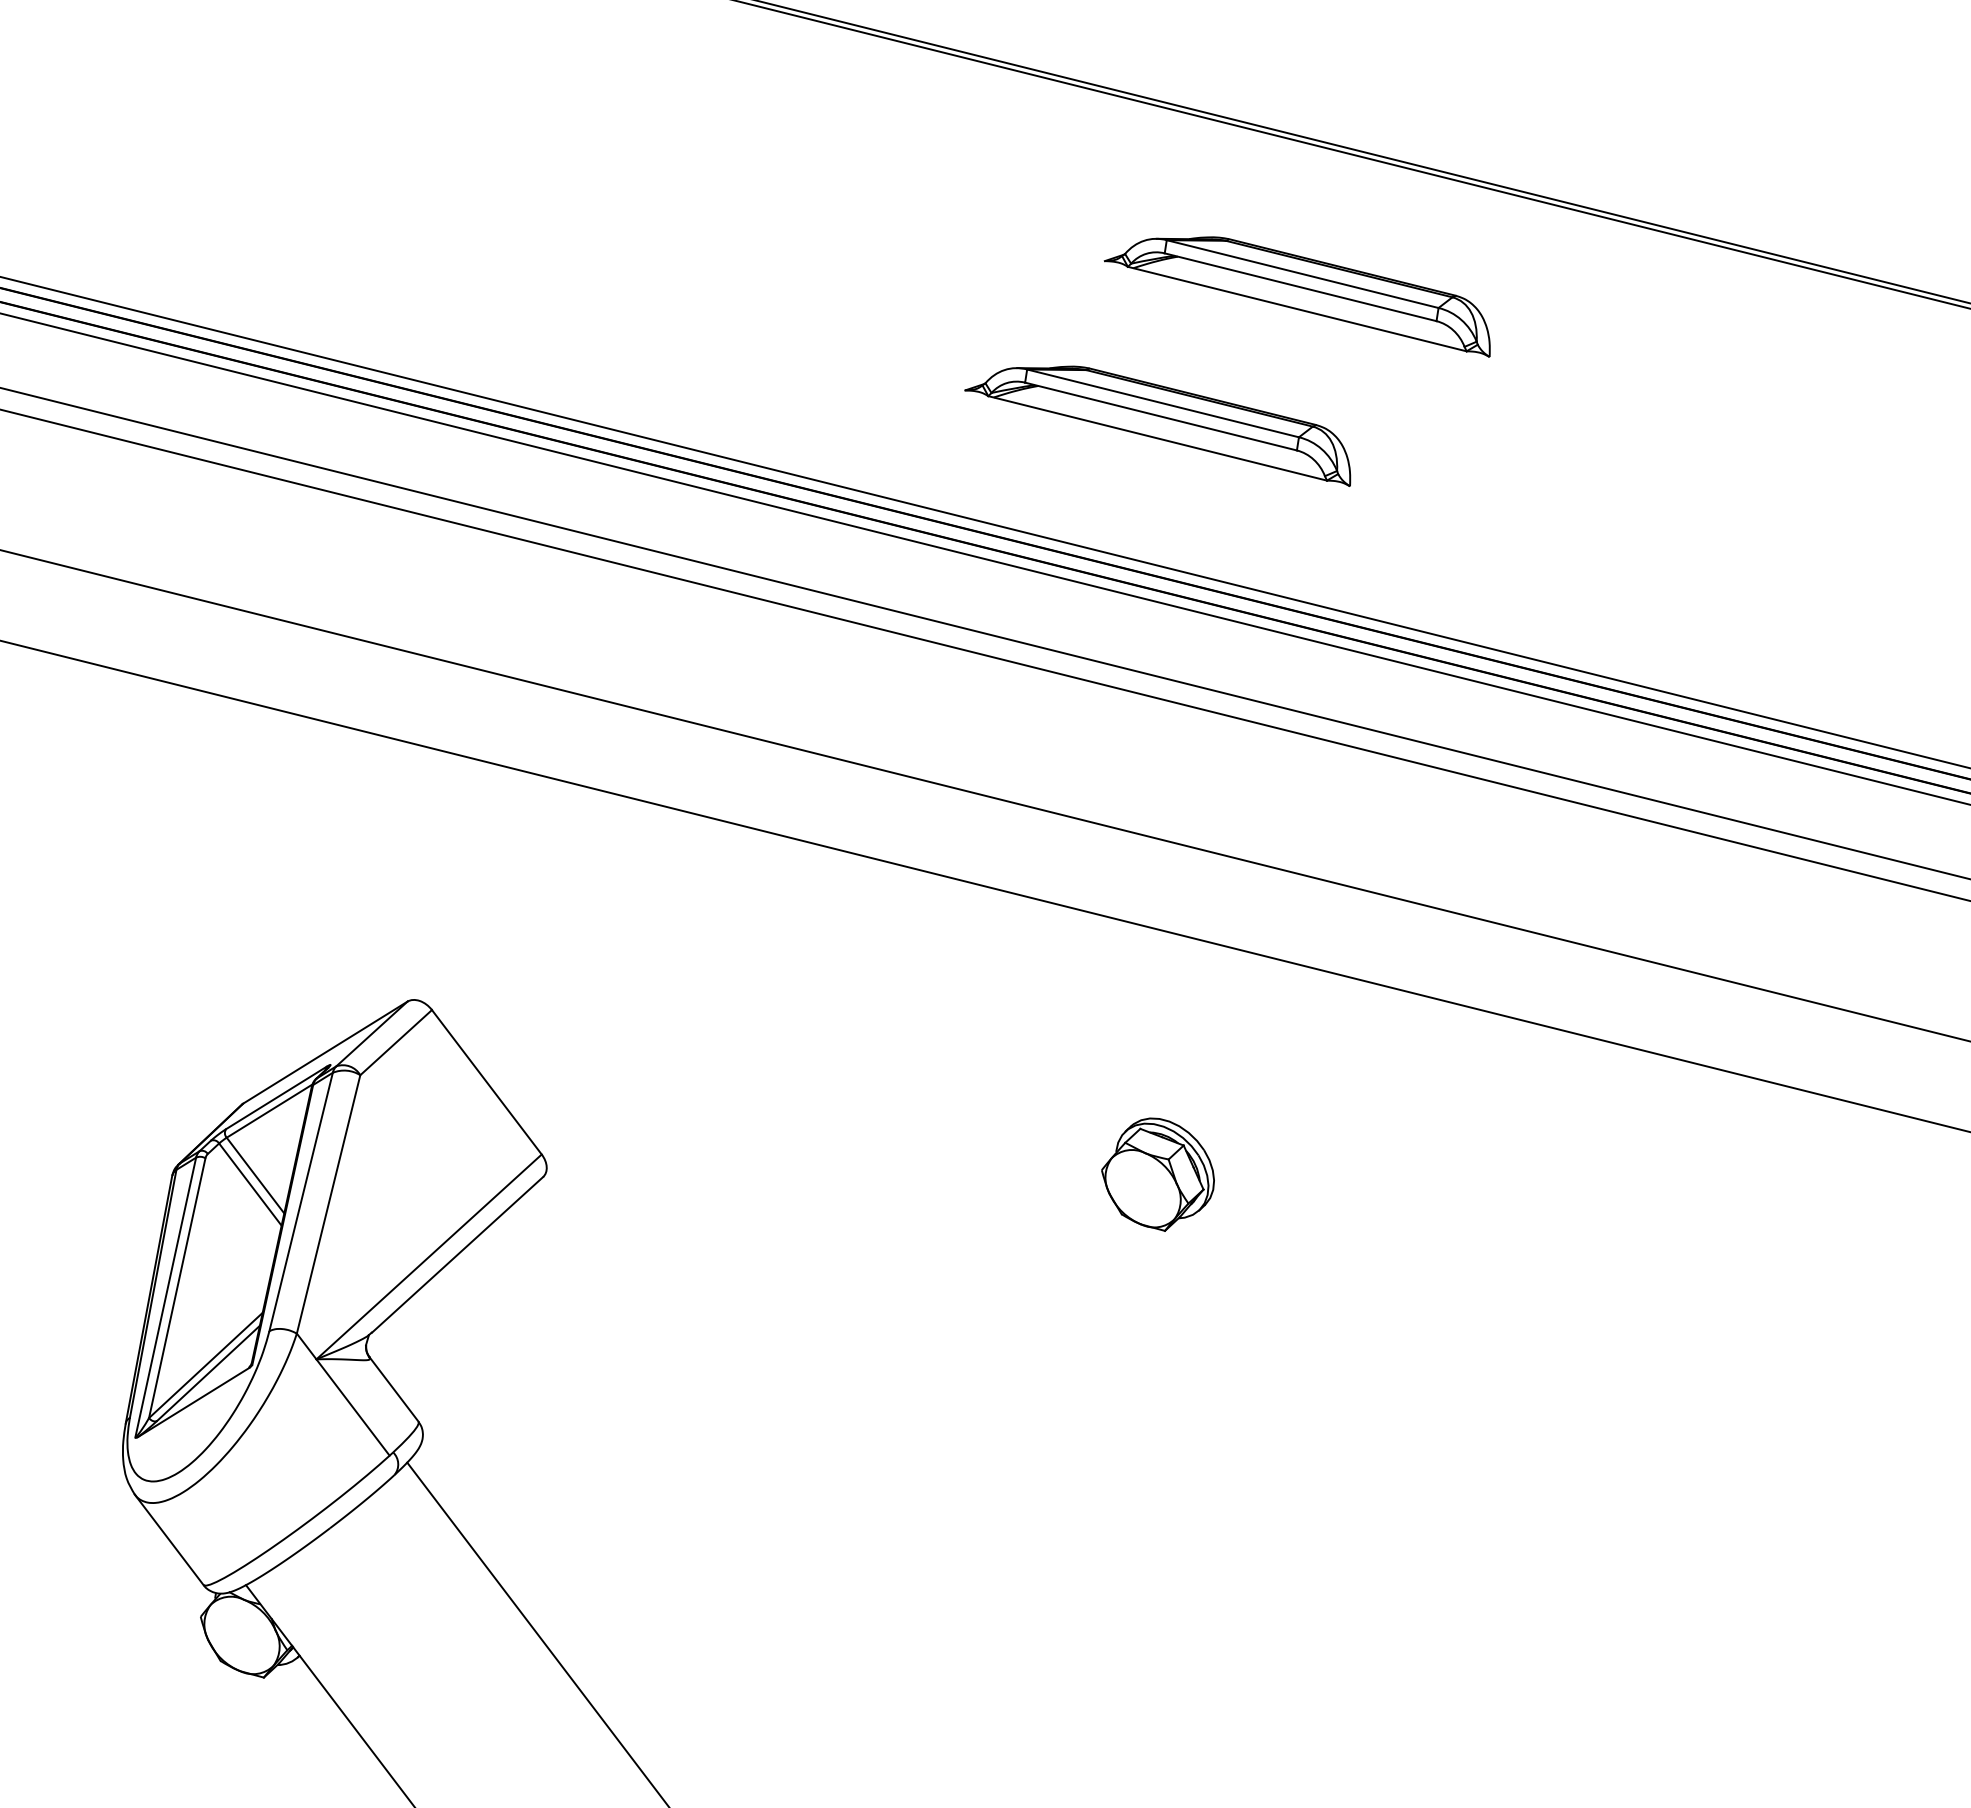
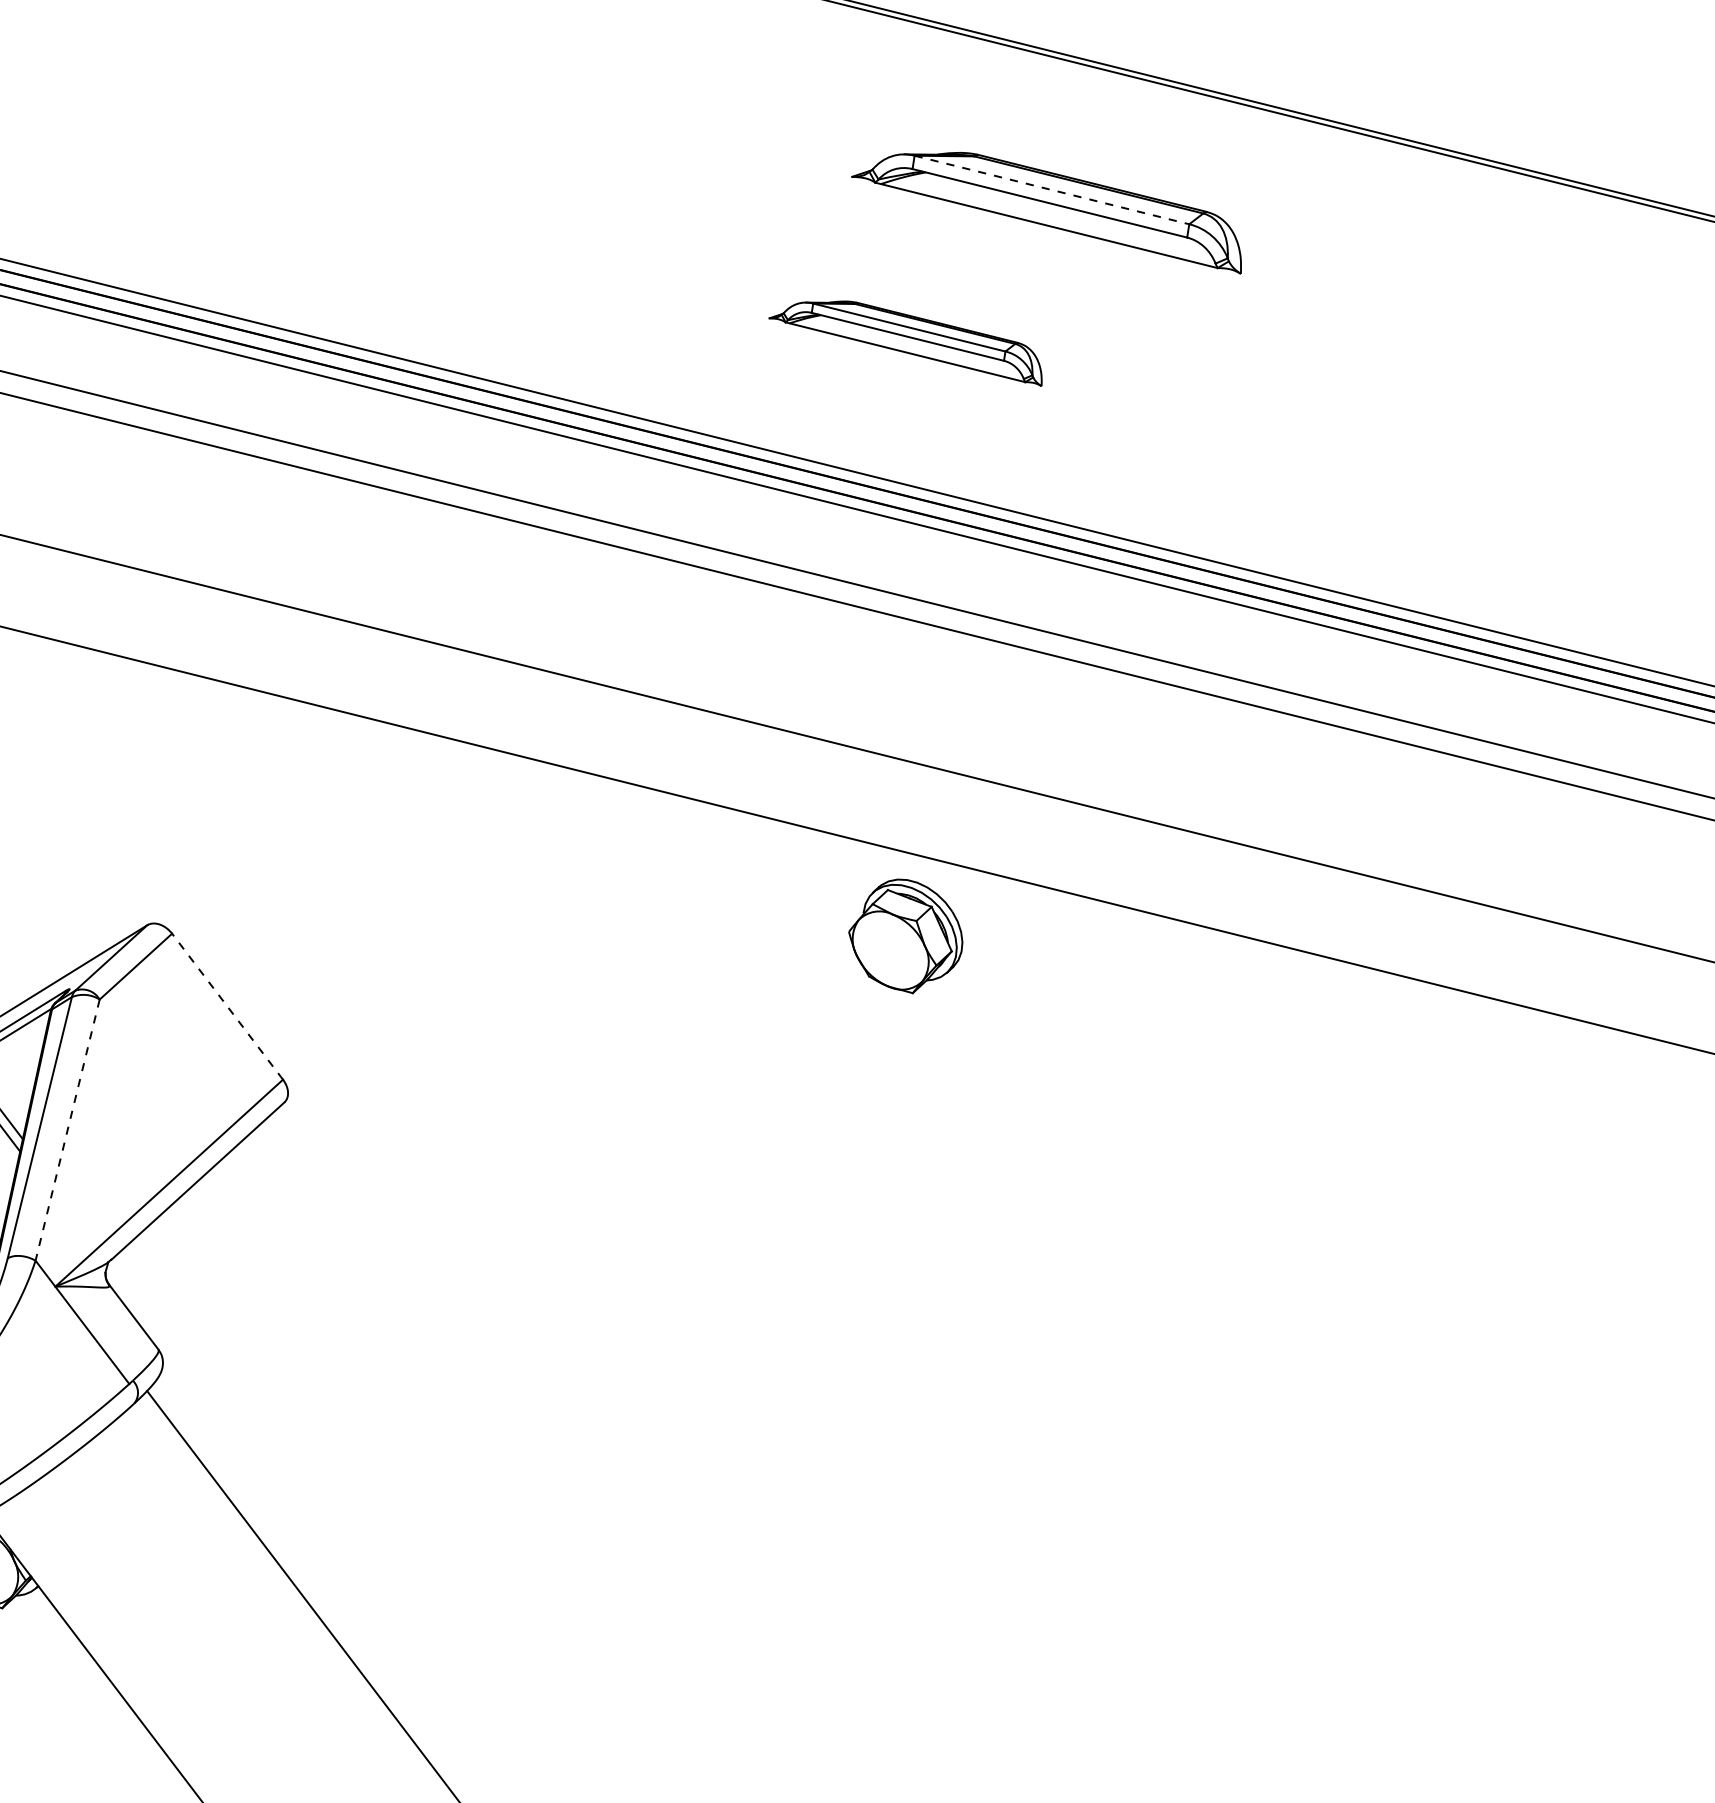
line: (1303, 274) -> (1052, 190), solid -> dashed
part: (1157, 425) -> (905, 343), size x0.7
line: (486, 1082) -> (227, 1006), solid -> dashed
part: (1157, 1174) -> (905, 936), moved
line: (328, 1204) -> (67, 1130), solid -> dashed

